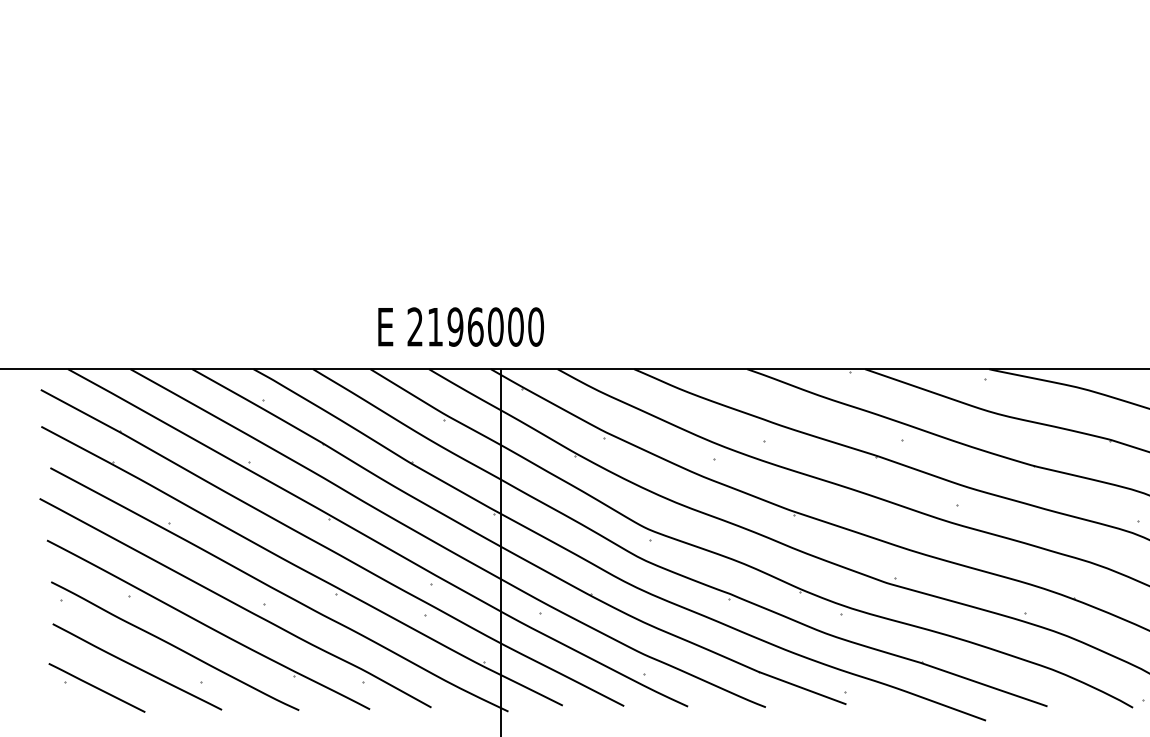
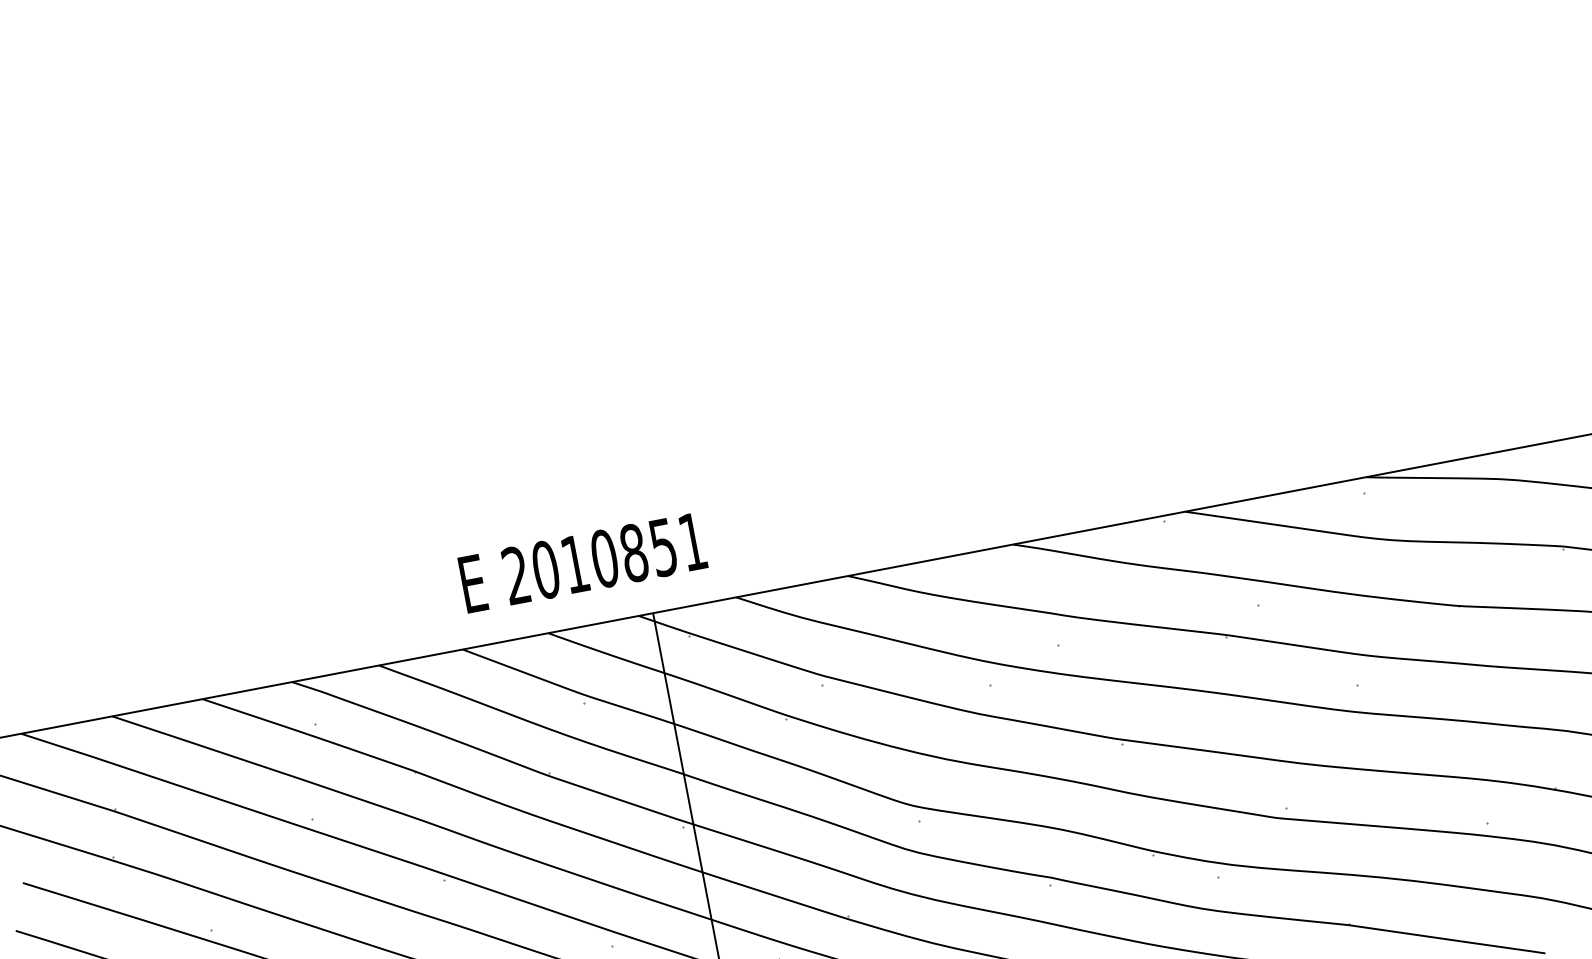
text: (485, 326) -> (618, 555), 2196000 -> 2010851

